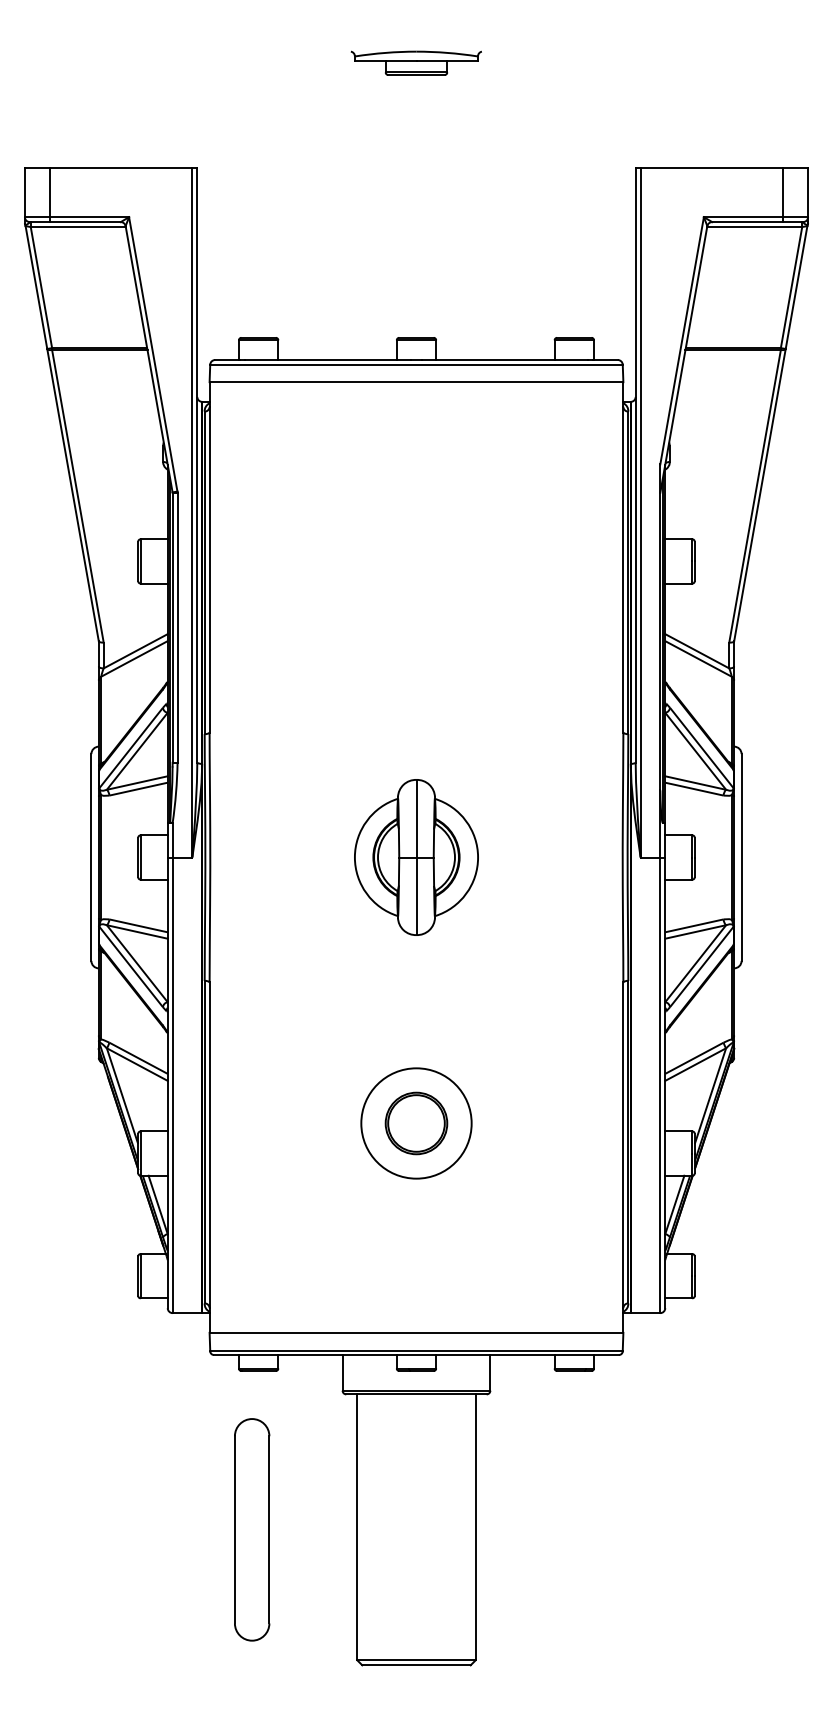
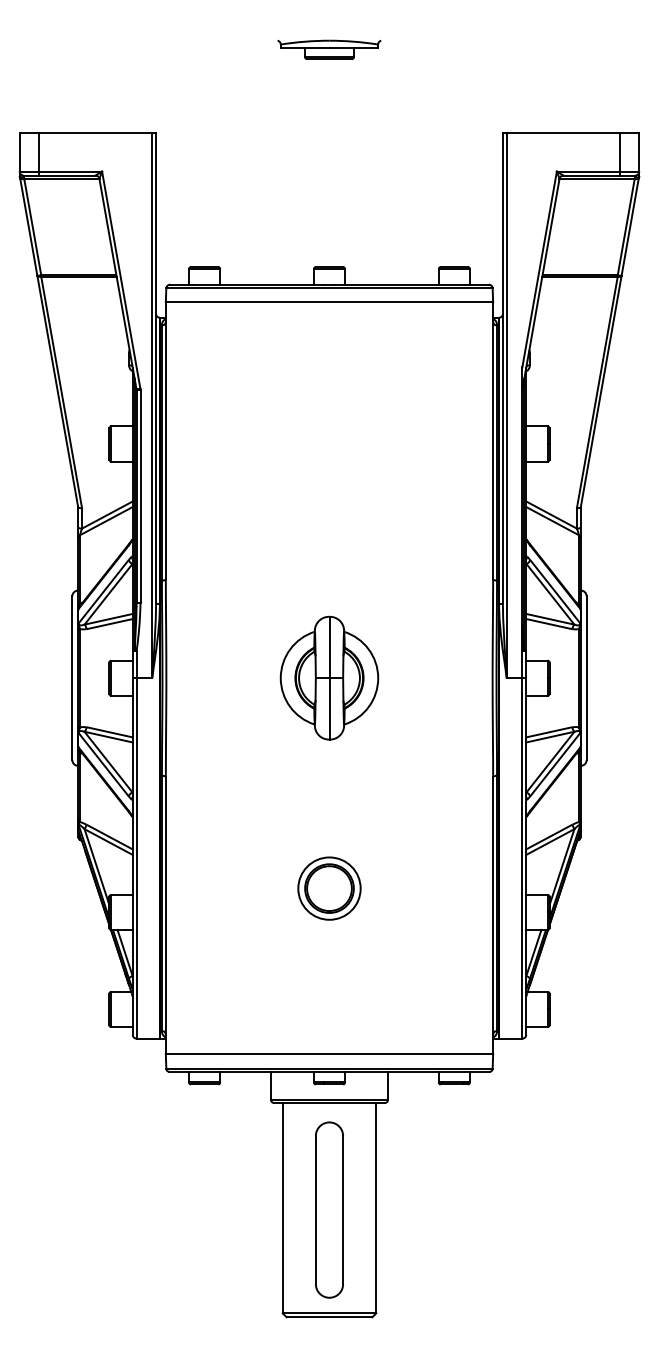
circle: (416, 1123) -> (329, 888), size x0.71
part: (252, 1529) -> (329, 1209), moved

